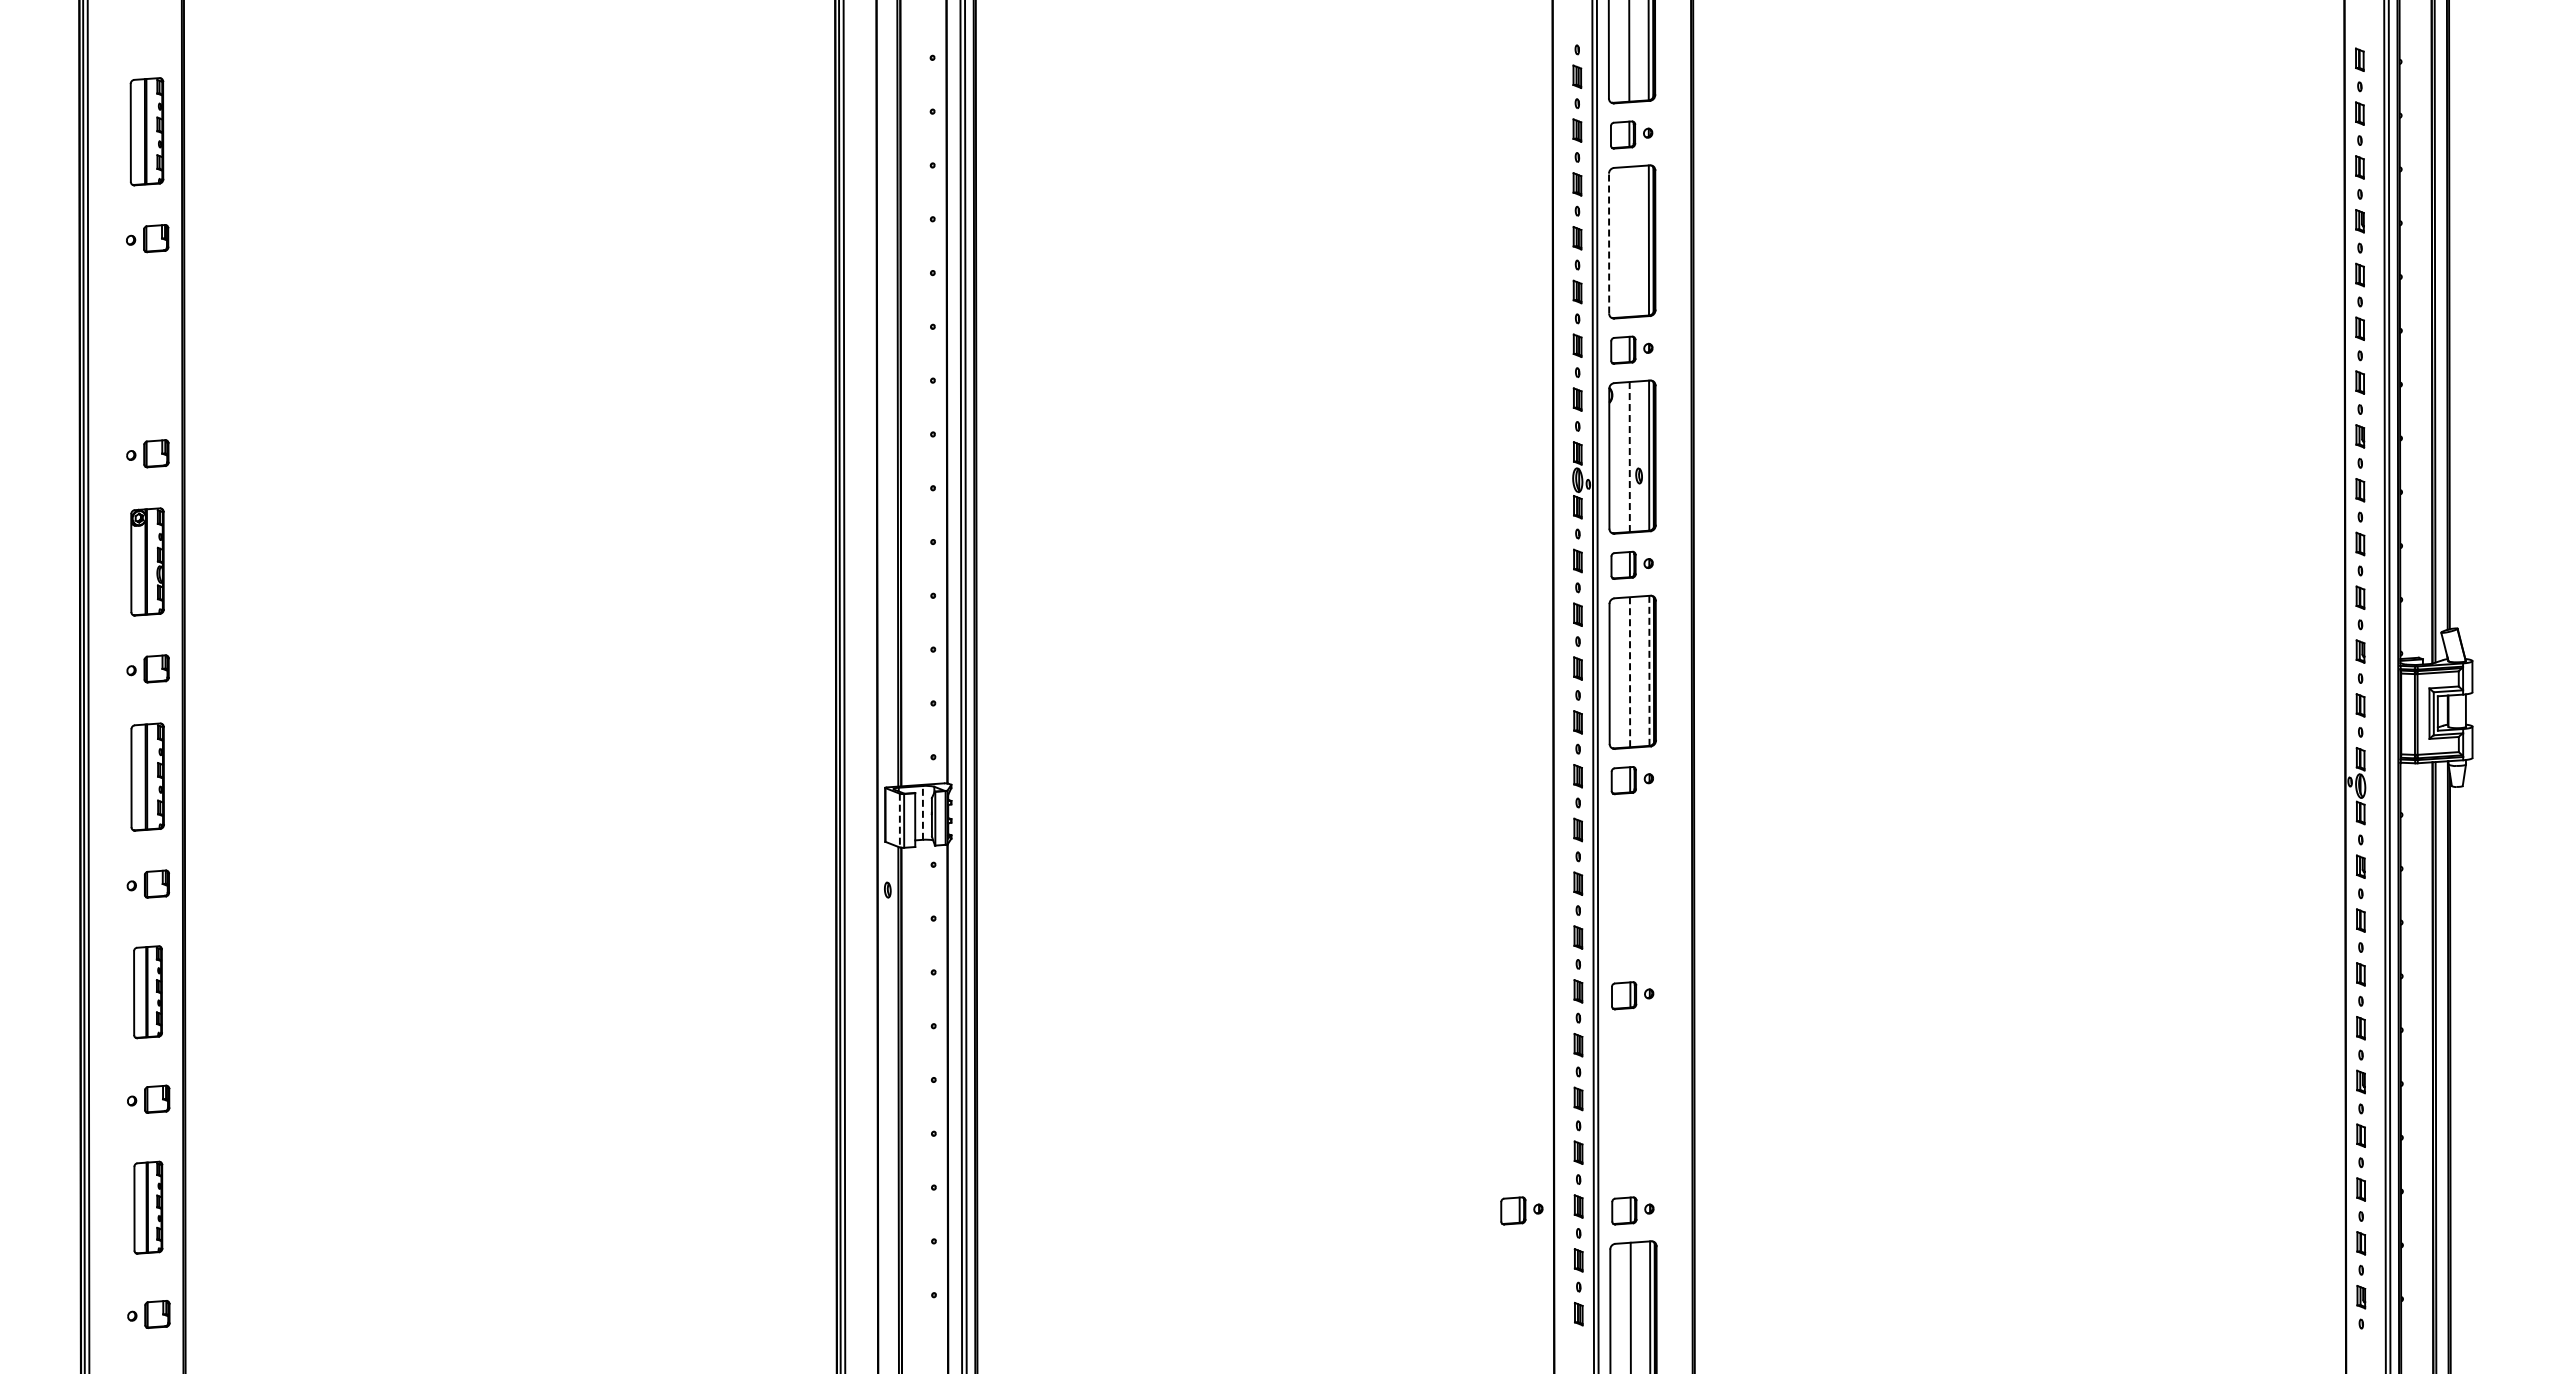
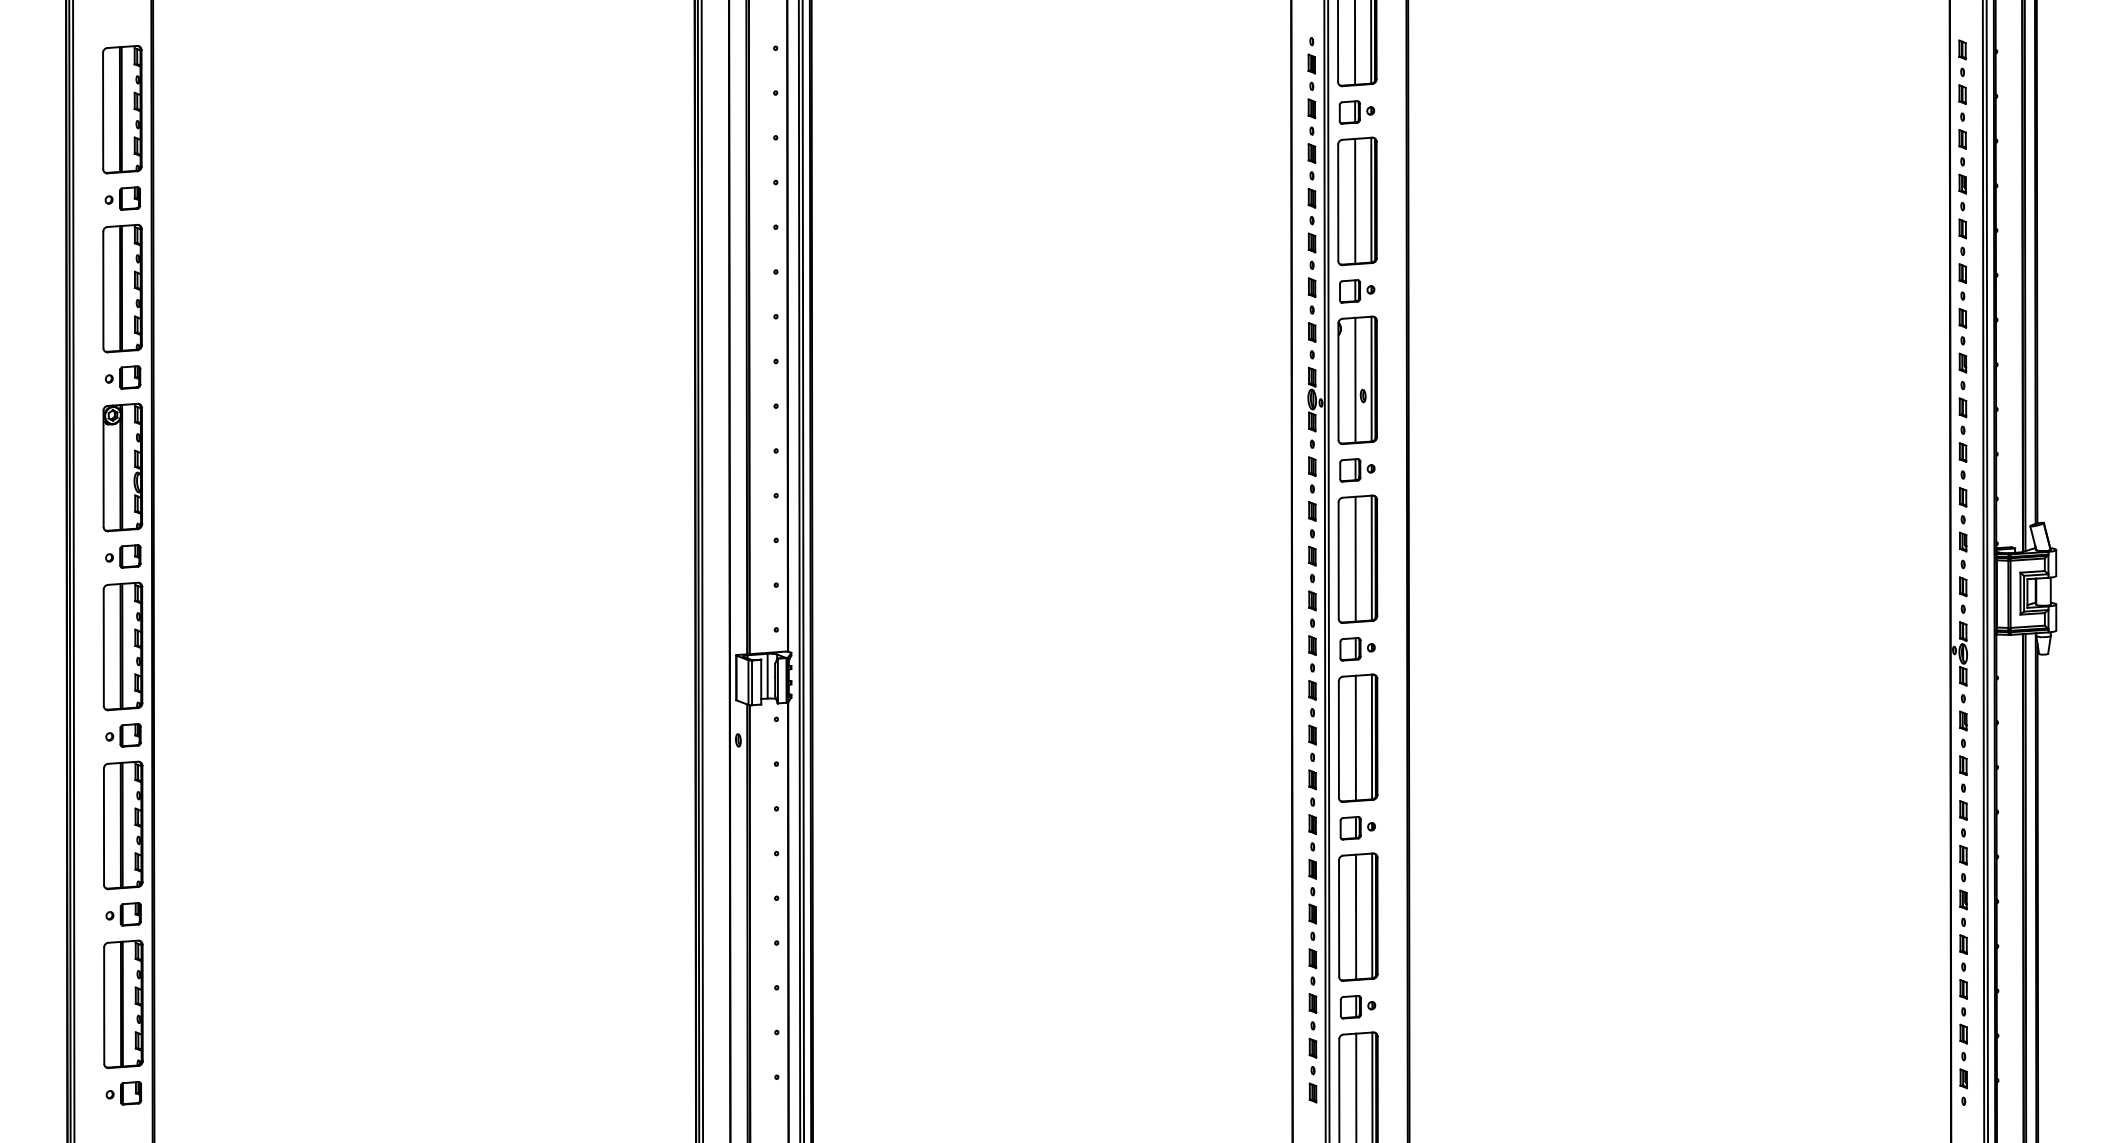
part: (146, 131) -> (121, 109), size x1.43
line: (1629, 241) -> (1355, 201), added
line: (1609, 243) -> (1338, 202), dashed -> solid
part: (147, 346) -> (122, 288), added
line: (1629, 457) -> (1355, 380), dashed -> solid
part: (147, 561) -> (122, 467), size x1.43
line: (1649, 671) -> (1371, 558), dashed -> solid
line: (1630, 672) -> (1356, 559), dashed -> solid
part: (147, 776) -> (122, 645), size x1.43
line: (922, 812) -> (767, 675), dashed -> solid
line: (899, 820) -> (748, 682), dashed -> solid
part: (1632, 887) -> (1357, 738), added
part: (147, 991) -> (122, 824), size x1.67
part: (1633, 1102) -> (1358, 917), added
part: (148, 1207) -> (123, 1004), size x1.67
part: (1521, 1210) -> (1265, 1006), removed

